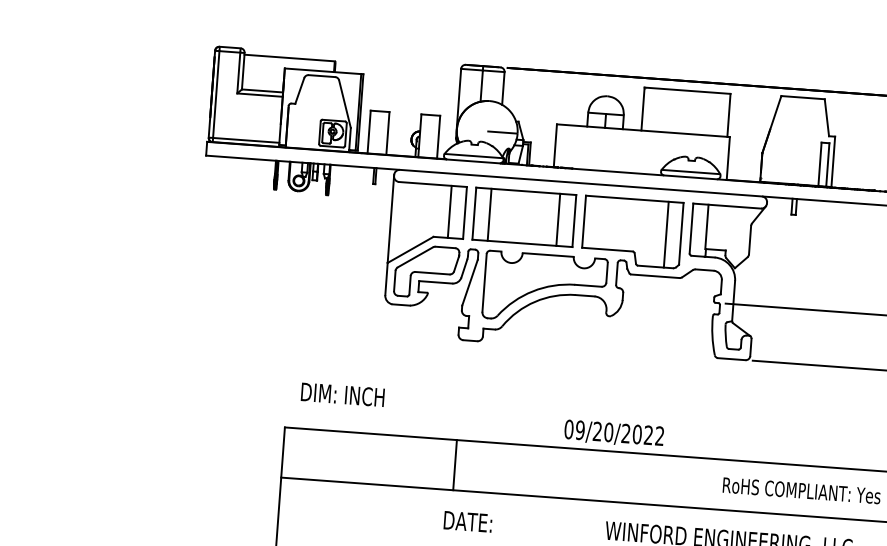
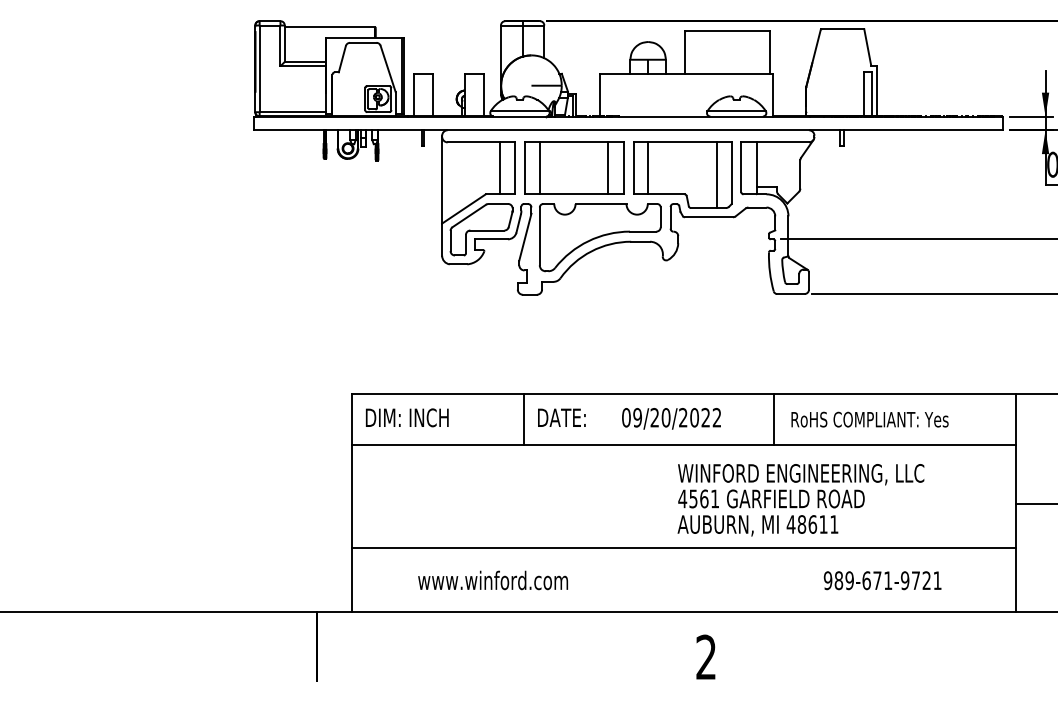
line: (598, 222) -> (648, 168), added
text: (343, 394) -> (407, 417), moved
text: (614, 433) -> (671, 418), moved
line: (706, 483) -> (774, 419), added
text: (467, 521) -> (561, 417), moved

